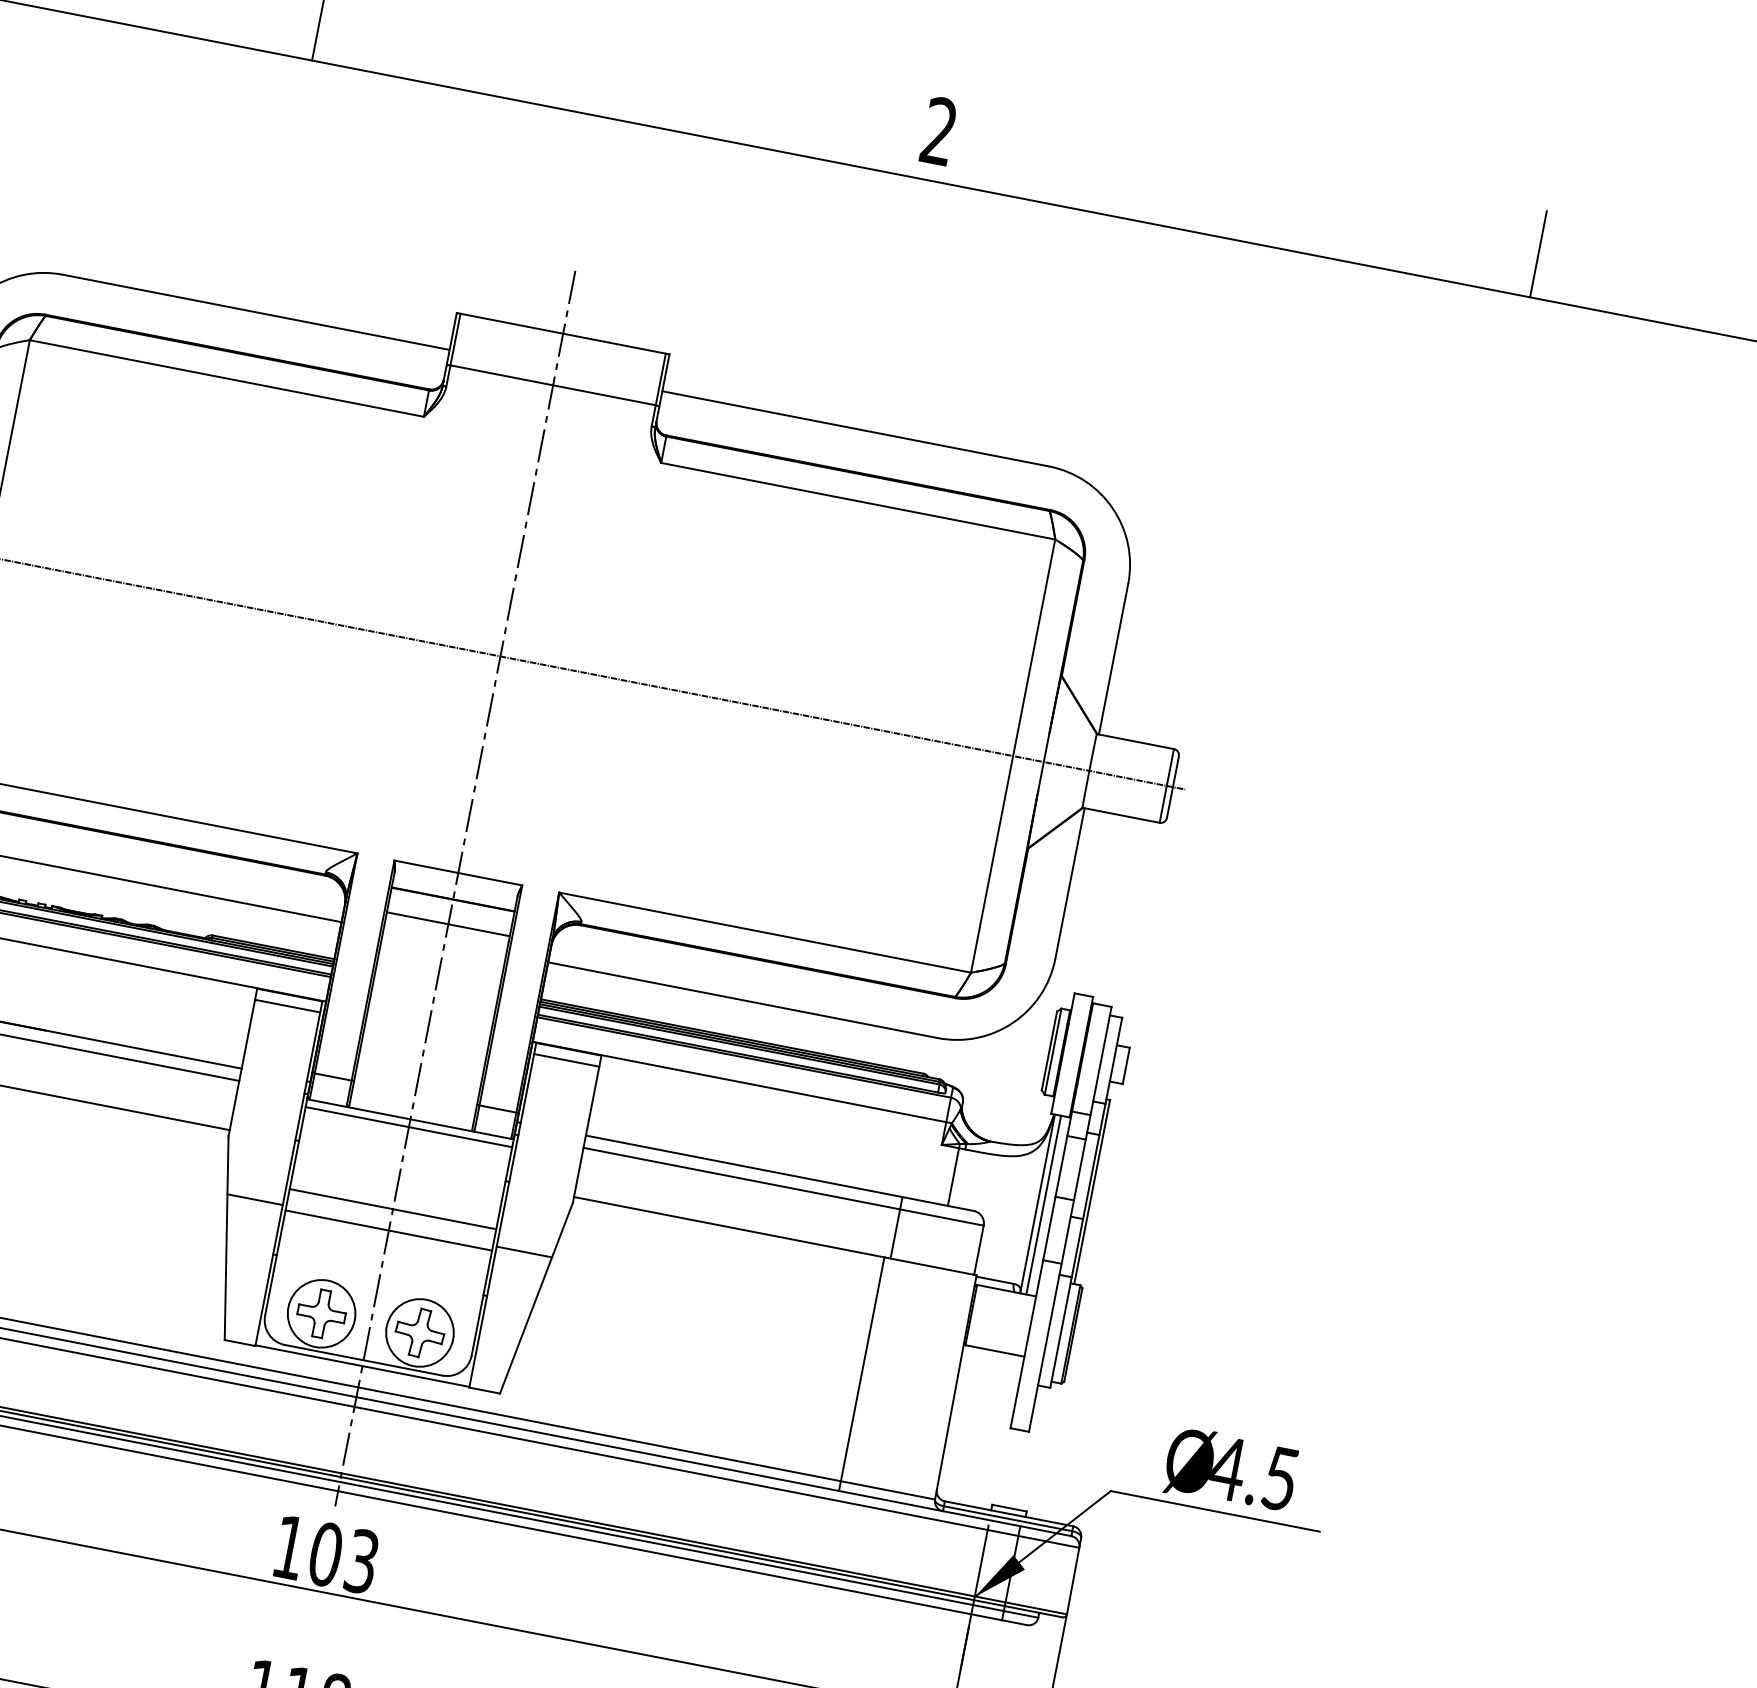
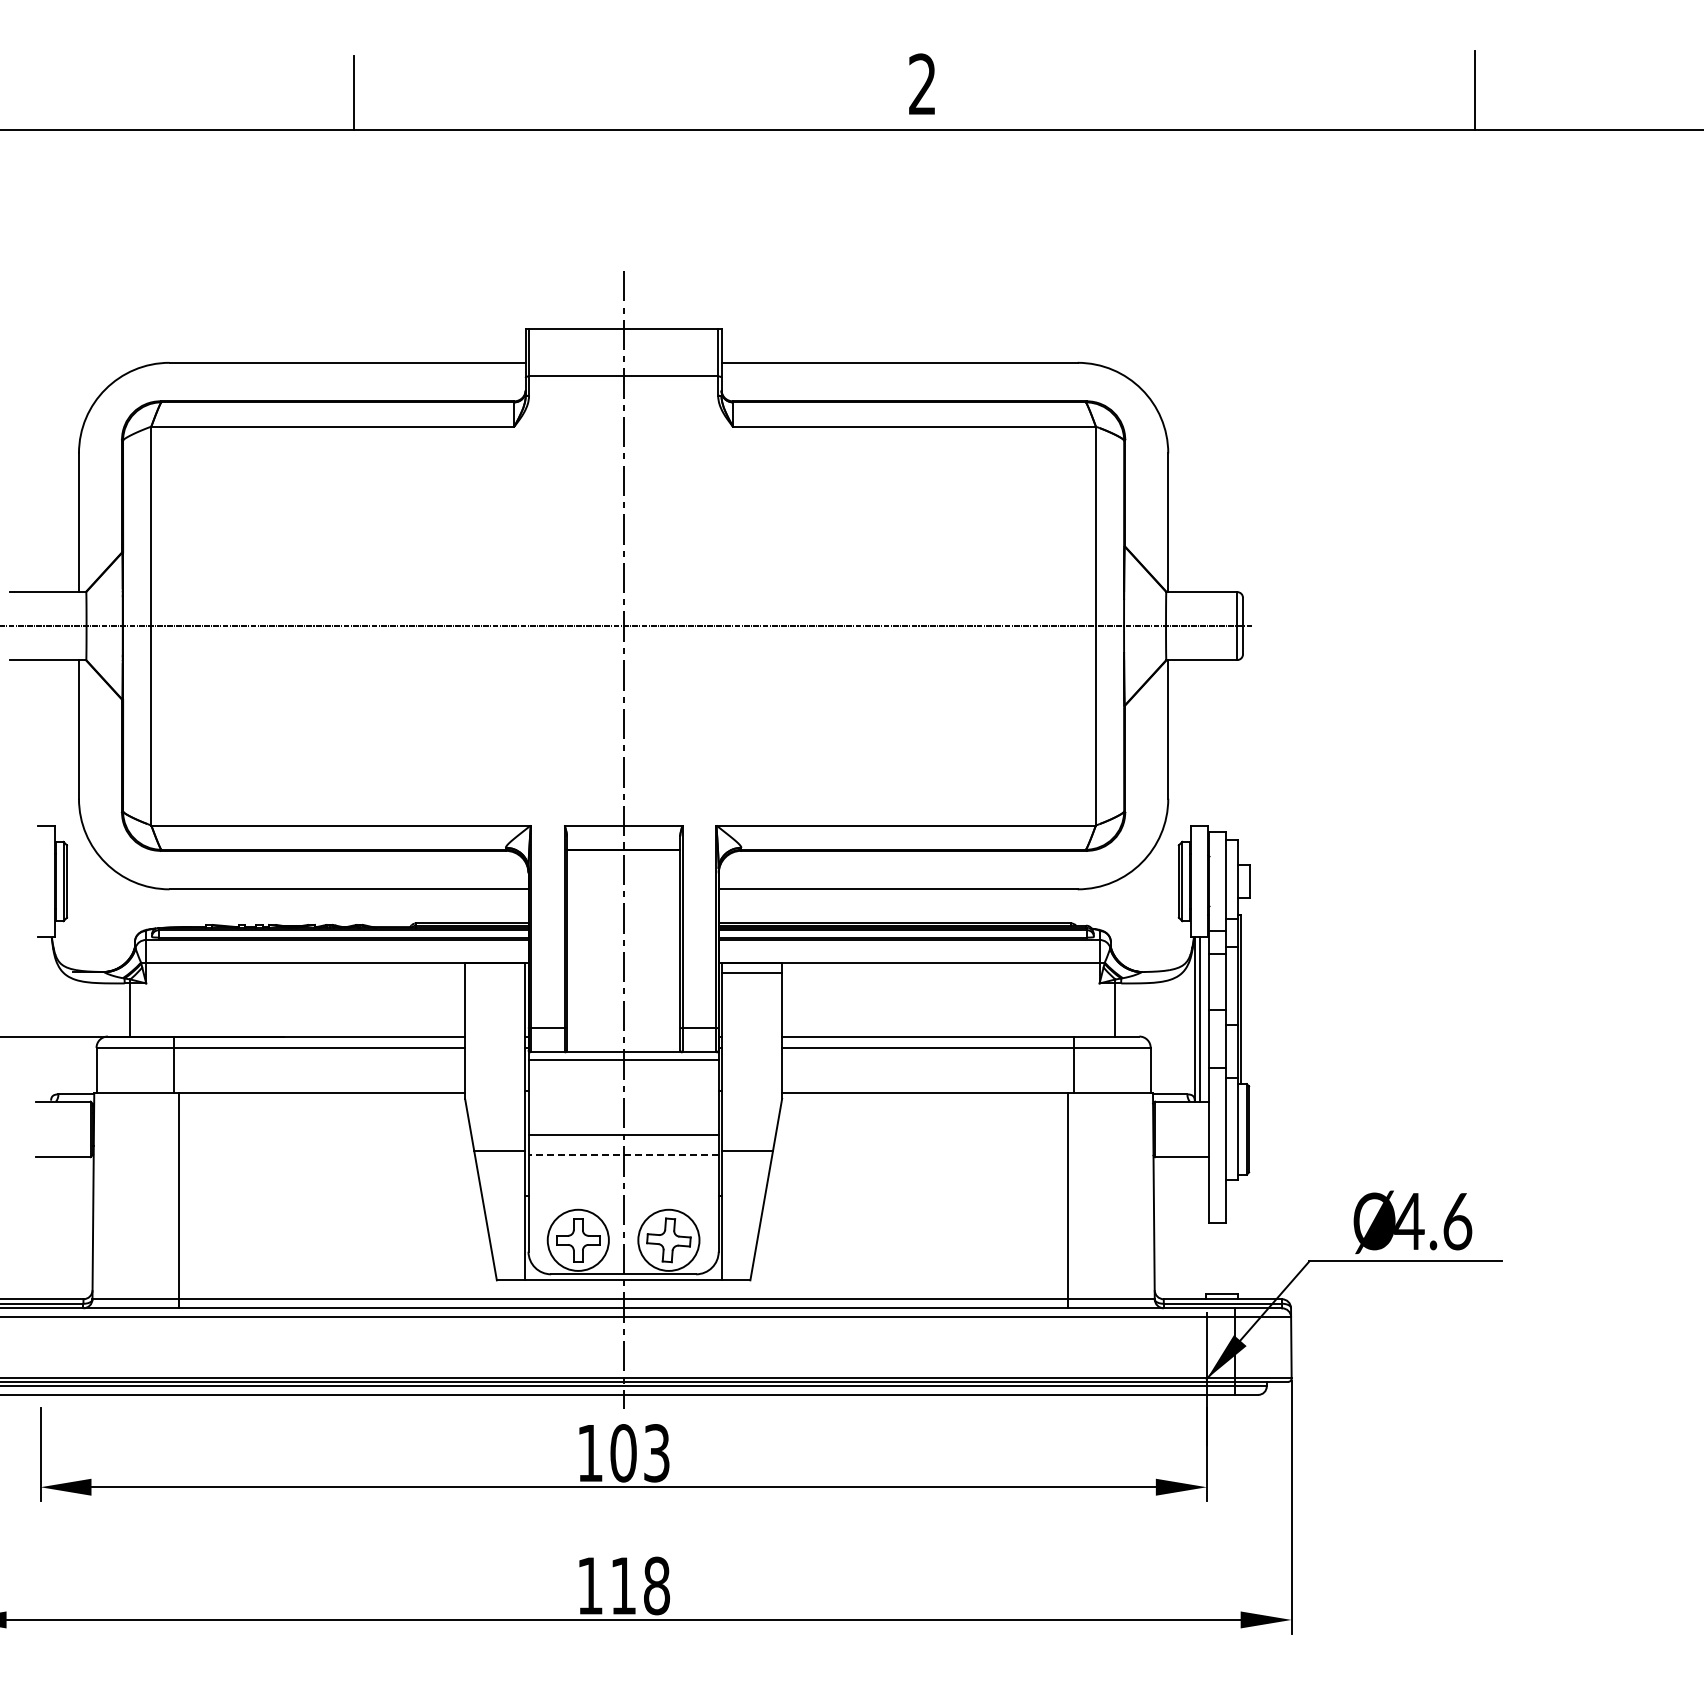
line: (448, 923) -> (623, 872), removed
line: (288, 1006) -> (495, 973), removed
line: (388, 1230) -> (623, 1154), solid -> dashed
text: (1280, 1478) -> (1457, 1221), 4.5 -> 4.6

